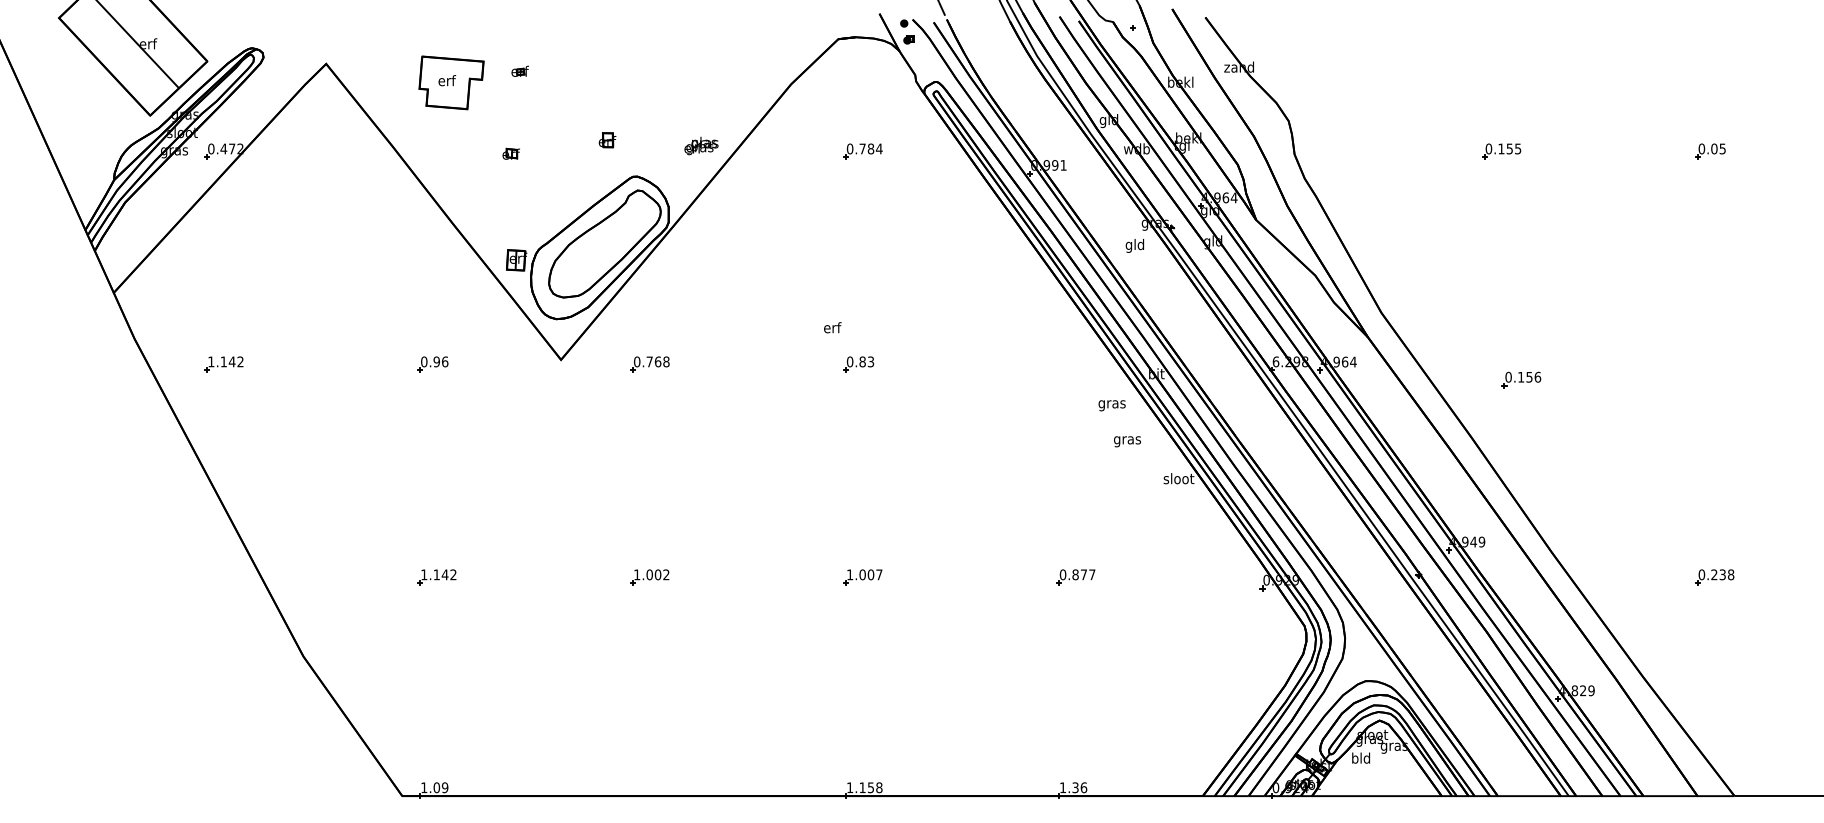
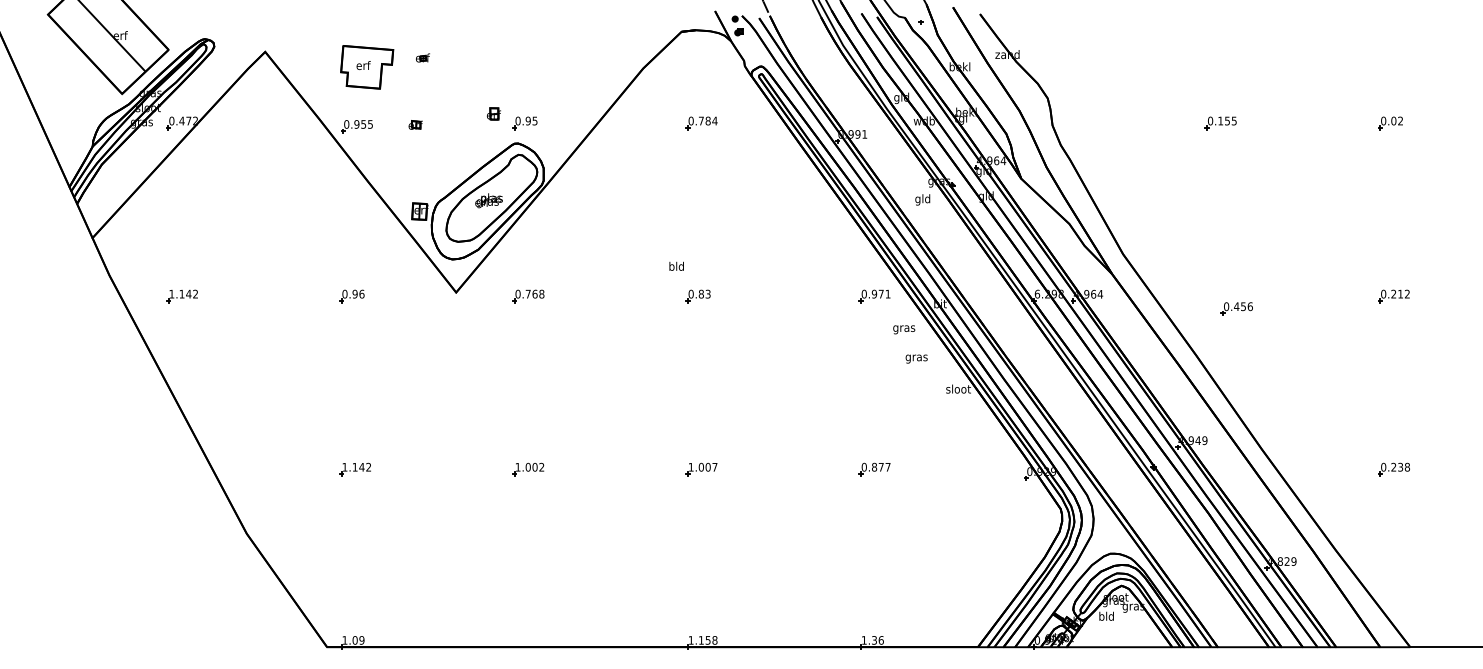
text: (701, 145) -> (489, 200), moved
text: (1722, 148) -> (1400, 120), 0.05 -> 0.02
part: (645, 151) -> (524, 123), added
part: (438, 155) -> (356, 126), added
text: (832, 327) -> (676, 266), erf -> bld
part: (1075, 364) -> (874, 296), added
part: (1714, 364) -> (1393, 296), added
text: (1520, 377) -> (1236, 306), 0.156 -> 0.456

